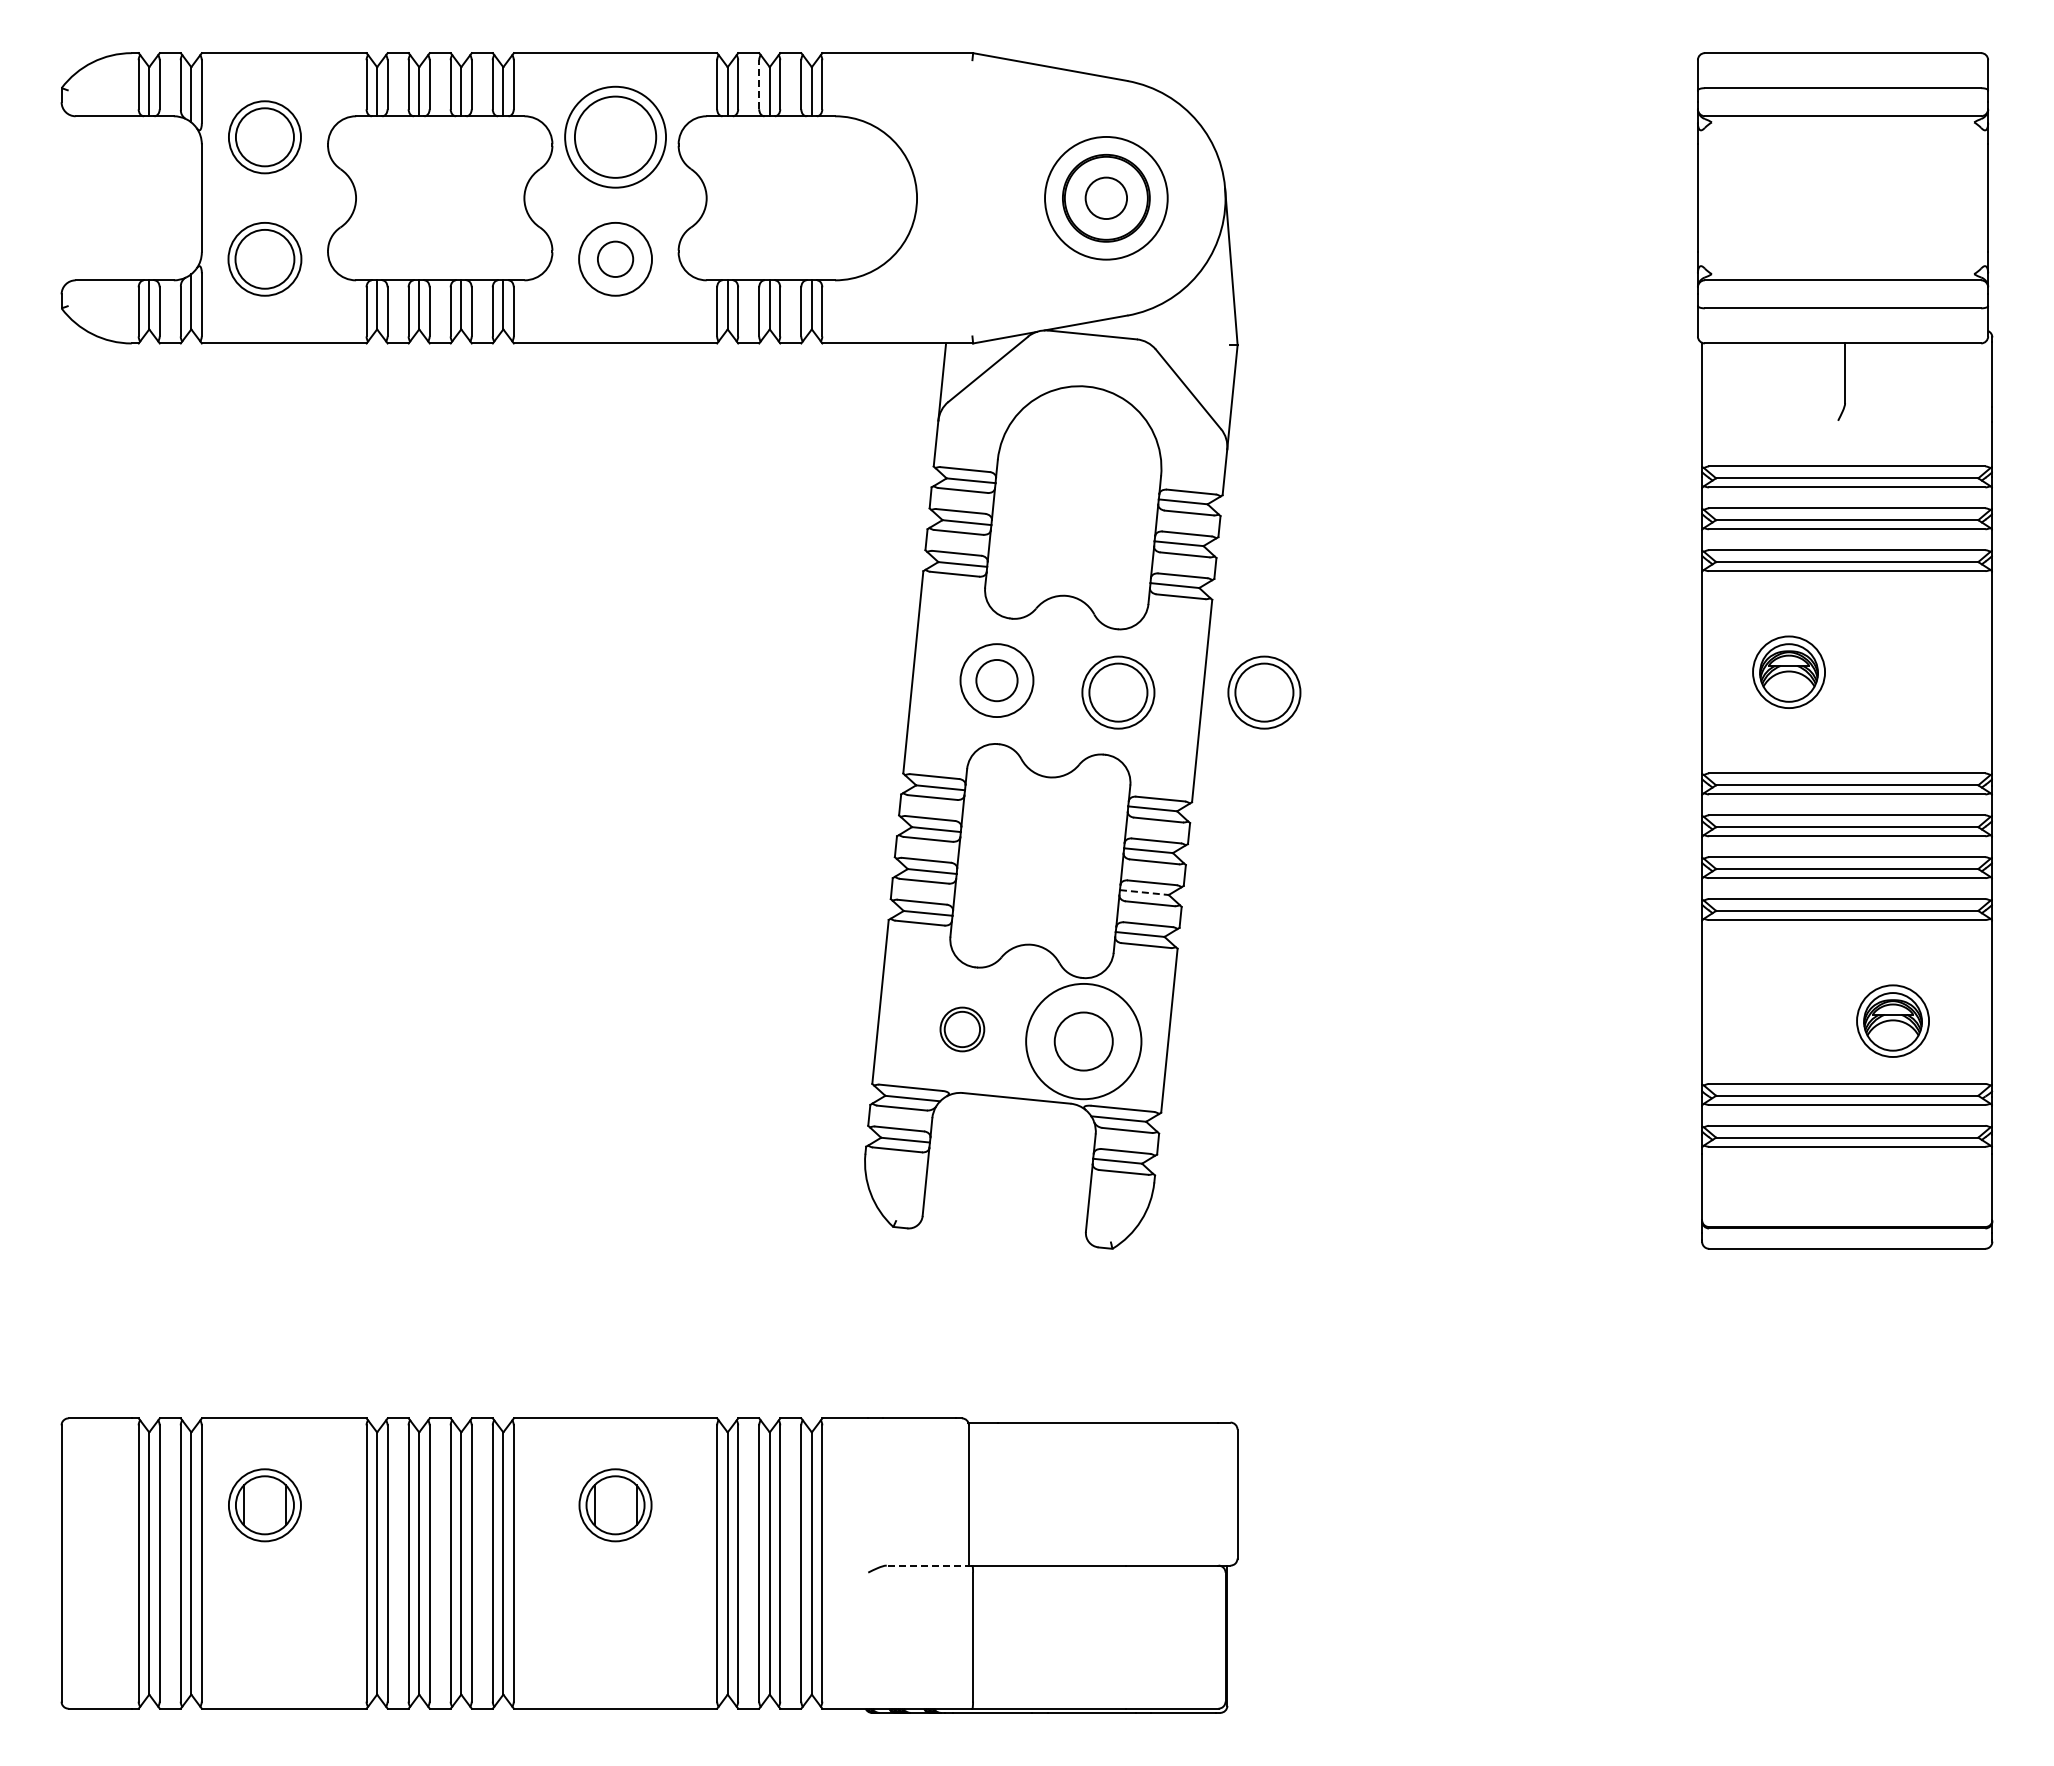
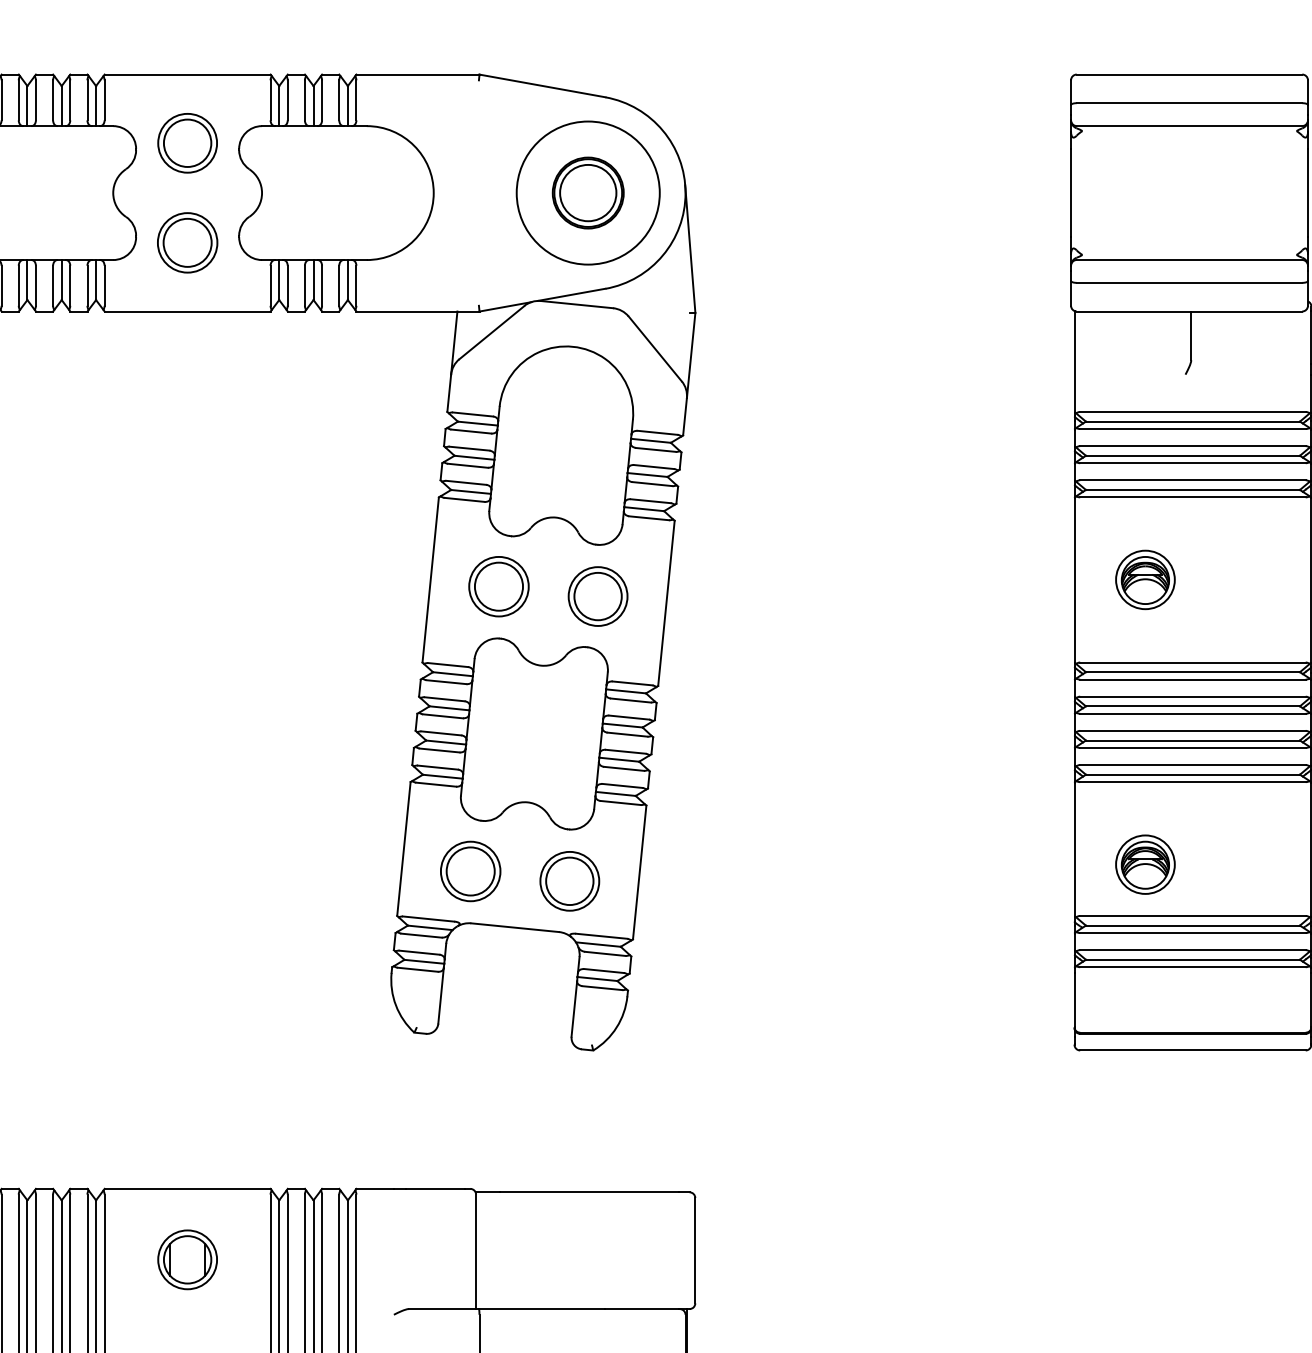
line: (759, 84) -> (305, 100), dashed -> solid
part: (615, 137) -> (187, 143), size x0.71
circle: (1105, 197) -> (587, 192), size x1.67
circle: (1106, 197) -> (588, 192), size x1.43
circle: (615, 258) -> (187, 242), size x1.67
circle: (996, 680) -> (498, 586), size x1.43
part: (1264, 692) -> (717, 596), removed
line: (1144, 892) -> (619, 759), dashed -> solid
part: (1892, 1020) -> (1145, 864), moved
part: (962, 1029) -> (470, 871), size x1.67
circle: (1083, 1041) -> (569, 881), size x0.62
line: (929, 1565) -> (443, 1308), dashed -> solid

